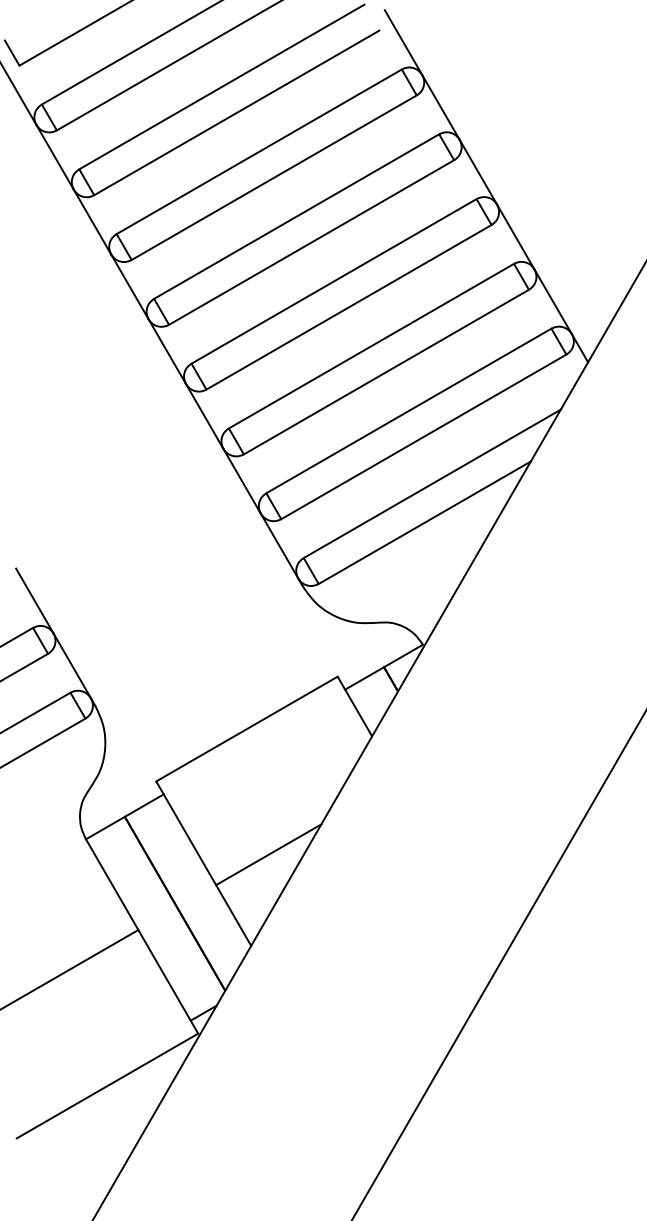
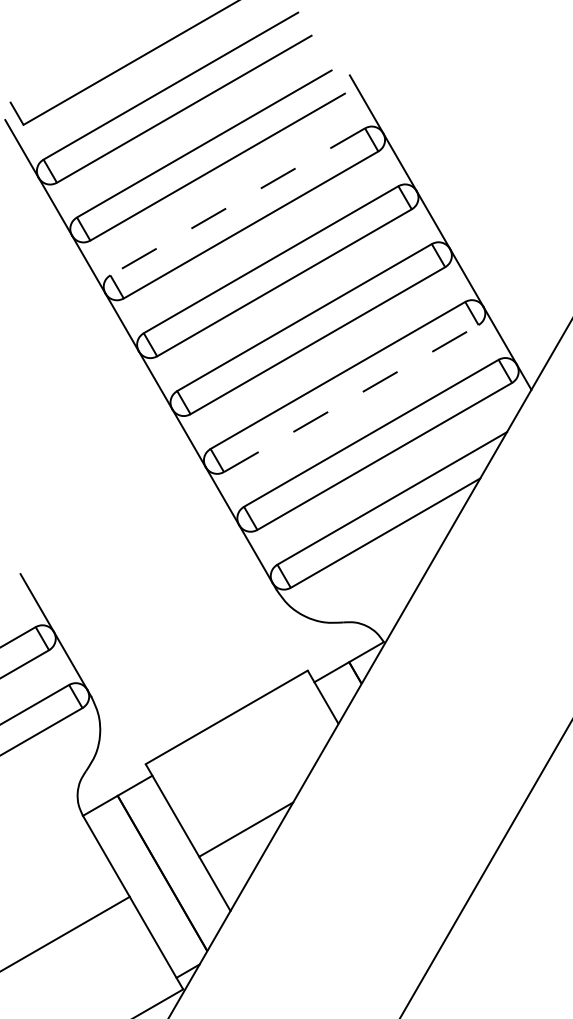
line: (259, 151) -> (237, 201), solid -> dashed
line: (386, 372) -> (351, 398), solid -> dashed

